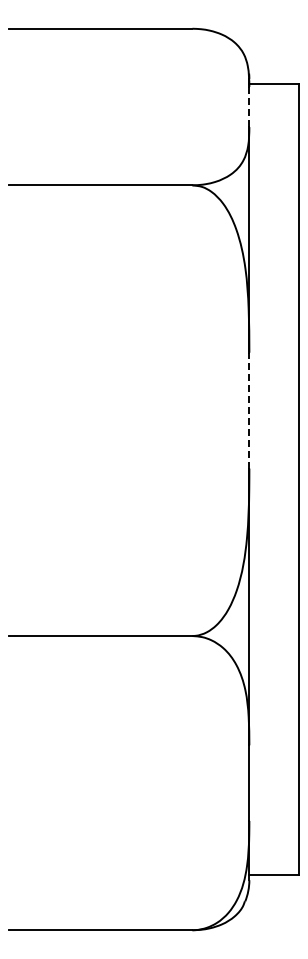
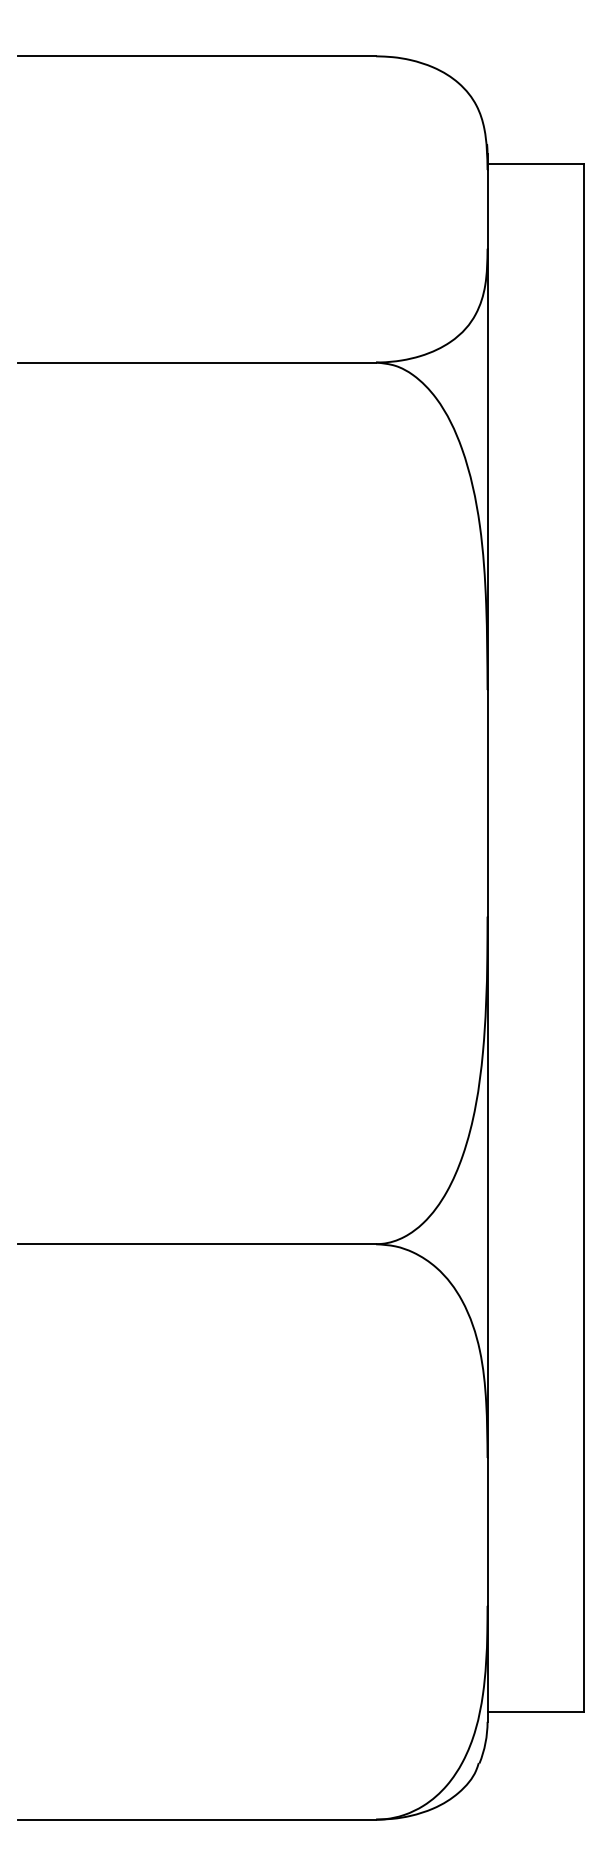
line: (249, 106) -> (487, 208), dashed -> solid
line: (249, 410) -> (487, 803), dashed -> solid

